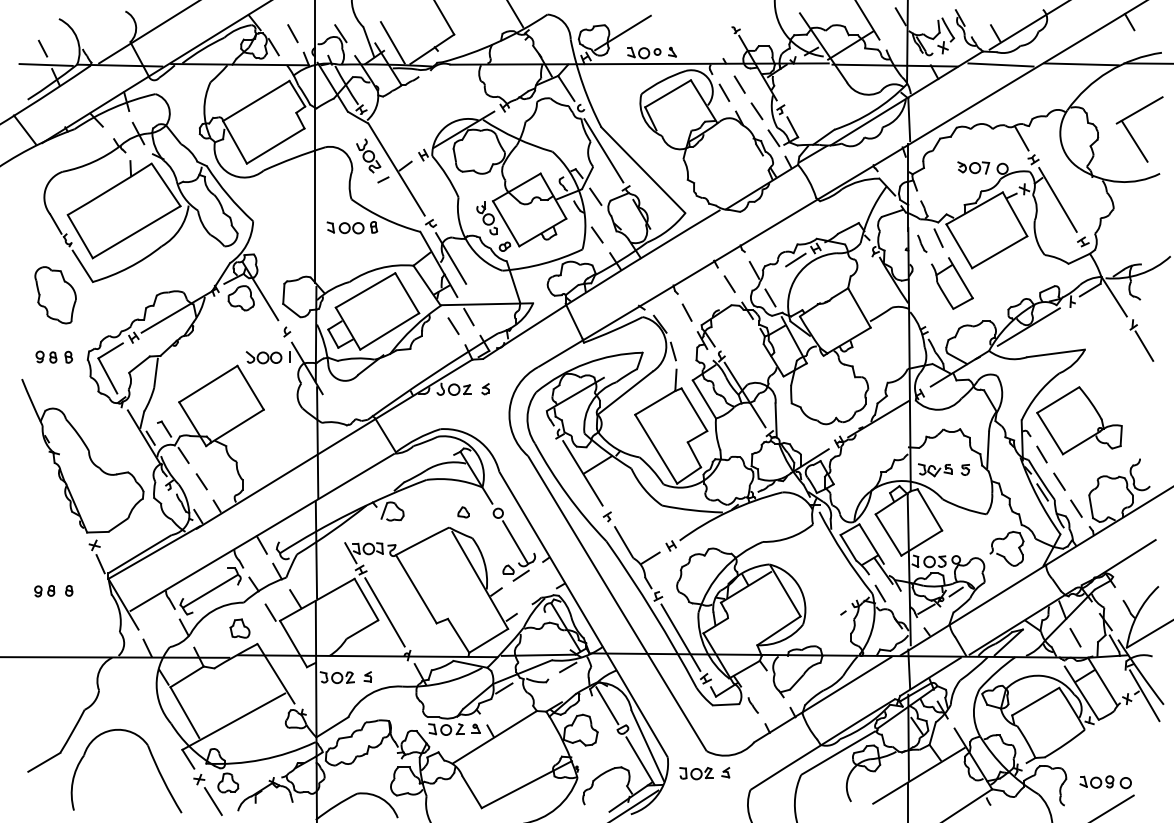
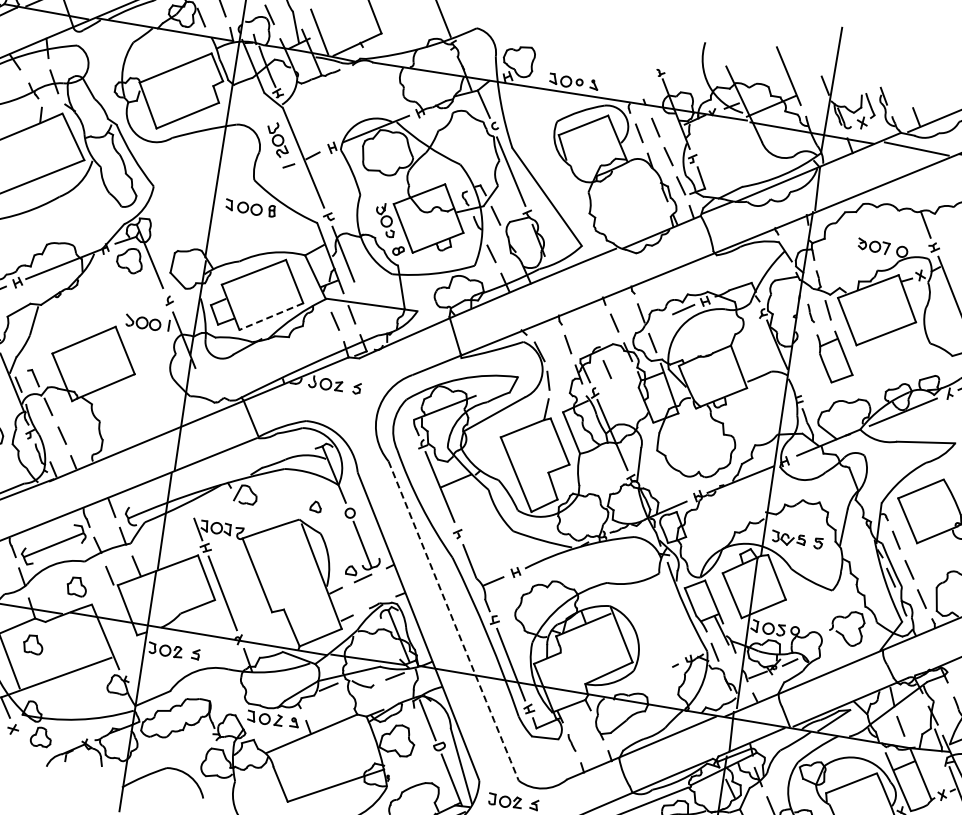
line: (622, 32) -> (548, 57), removed
line: (389, 331) -> (271, 316), solid -> dashed
line: (729, 331) -> (606, 369), added
arc: (617, 603) -> (453, 620), solid -> dashed
part: (205, 692) -> (32, 644), added
line: (212, 801) -> (22, 753), removed

